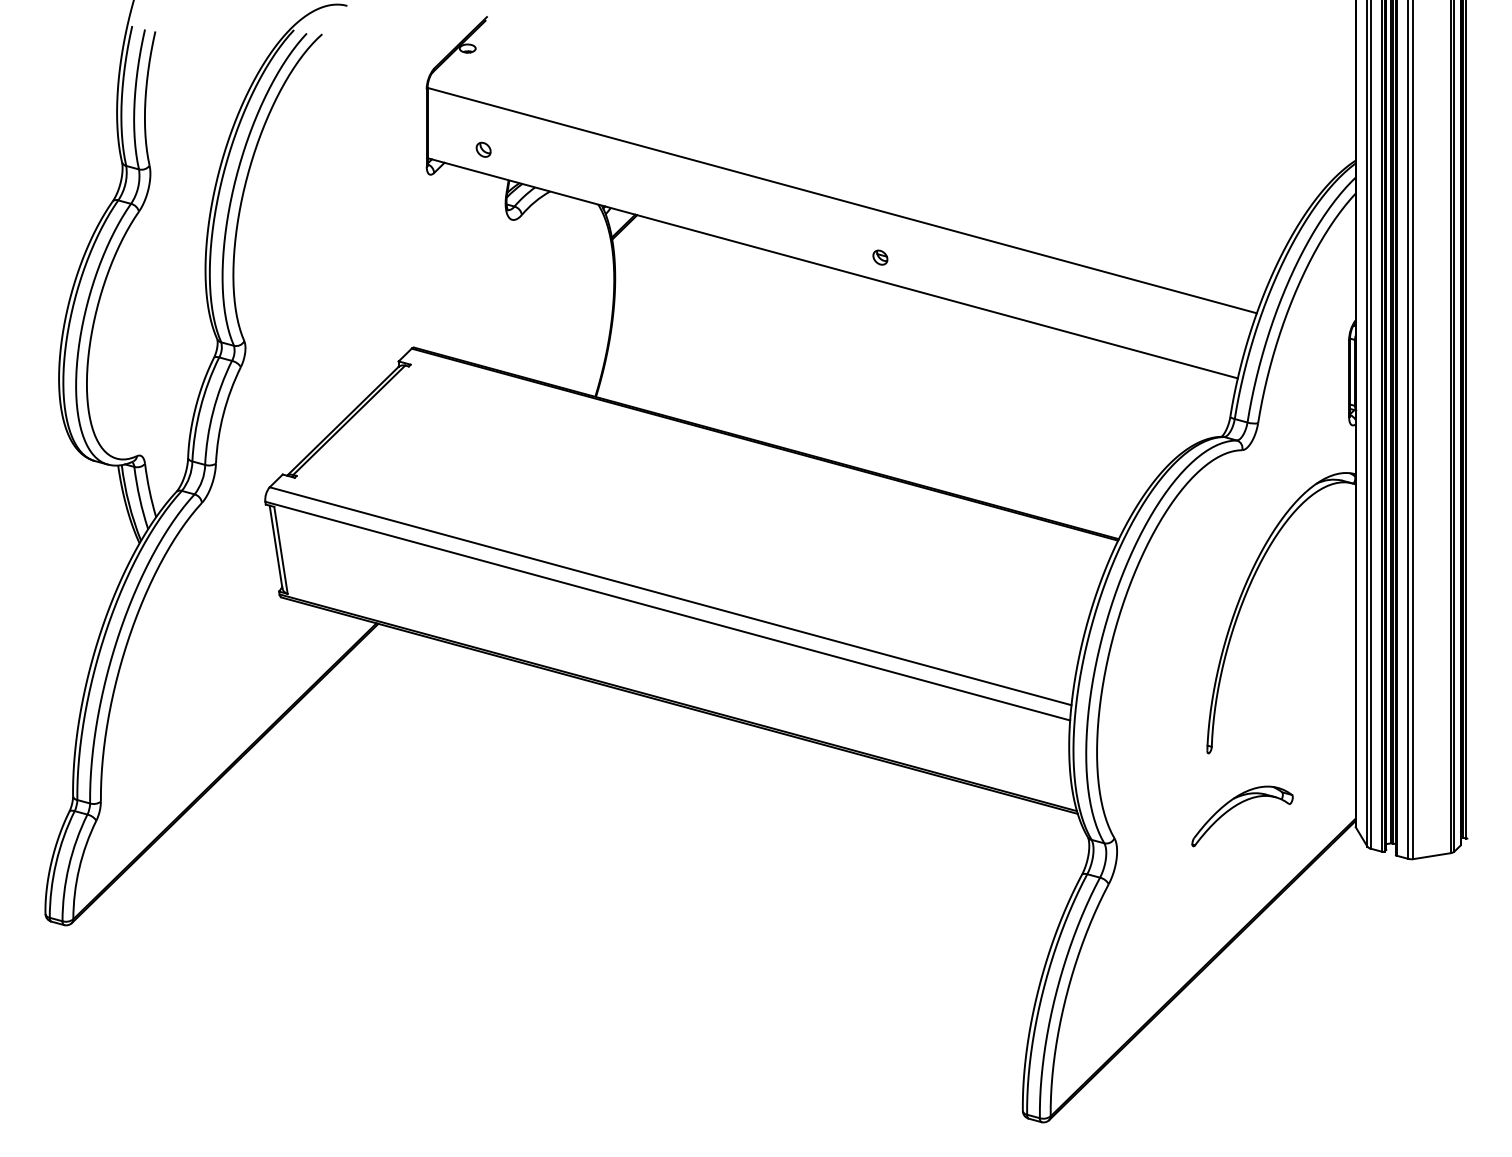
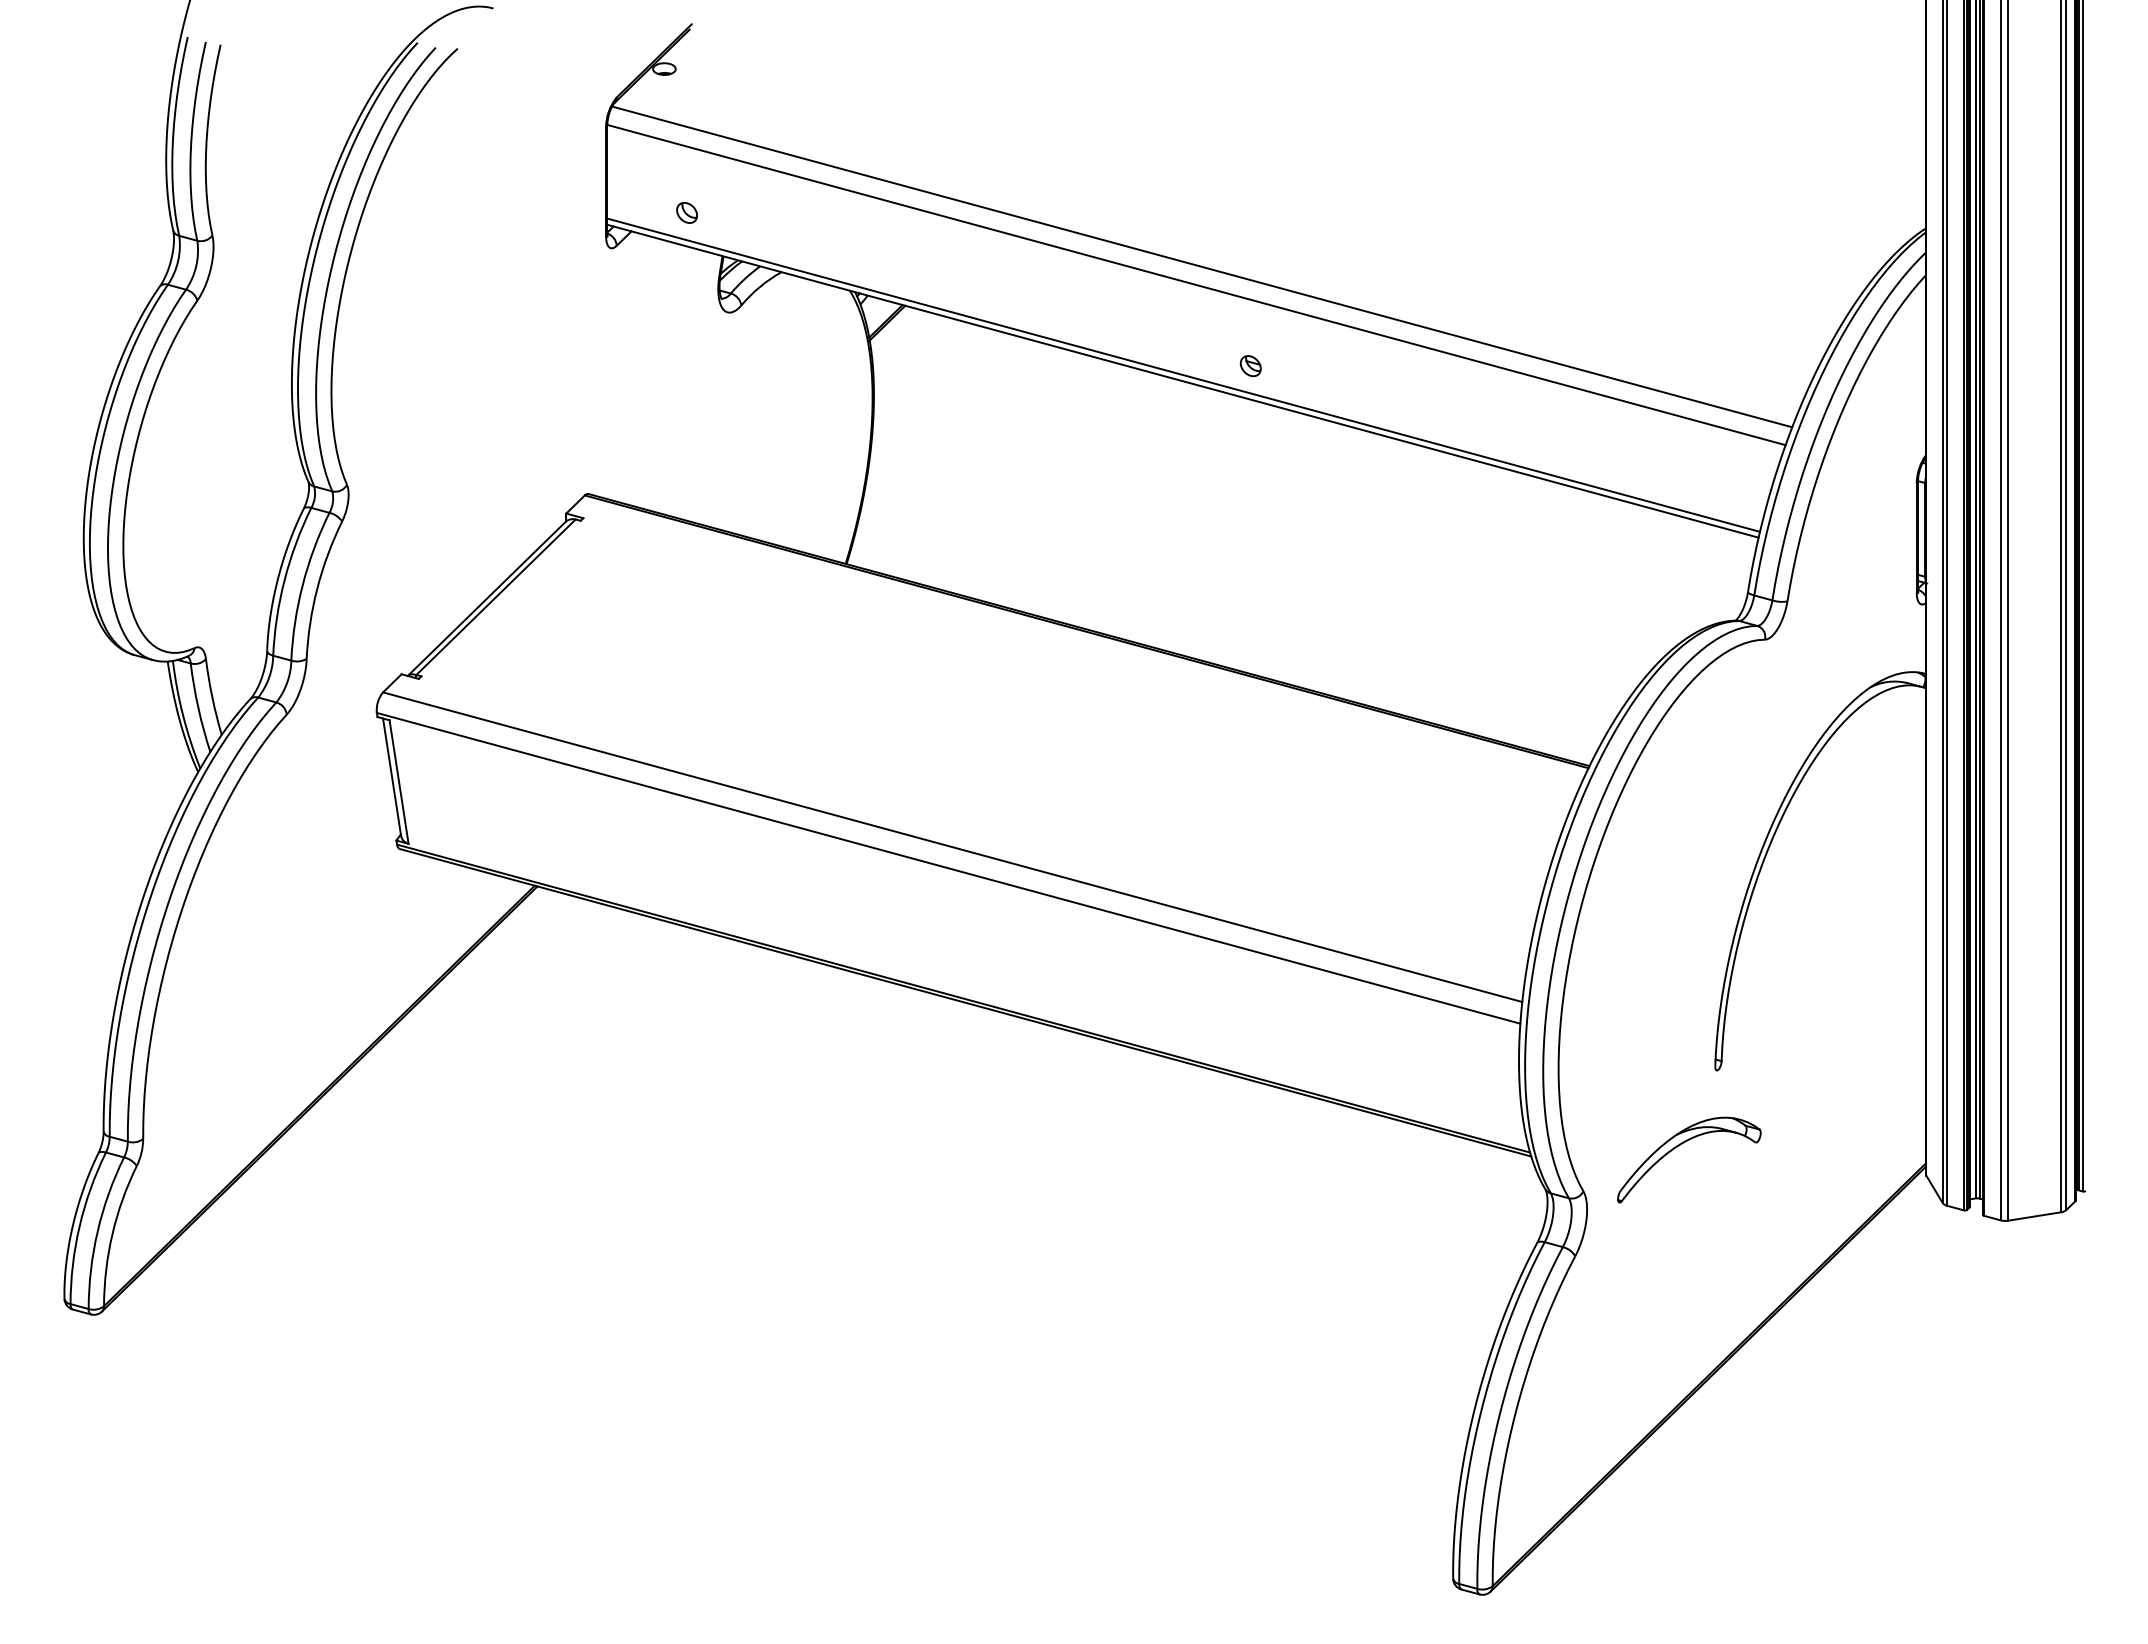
line: (846, 187) -> (1202, 266), added
line: (833, 263) -> (1183, 374), added
part: (1237, 805) -> (1682, 1144), moved

